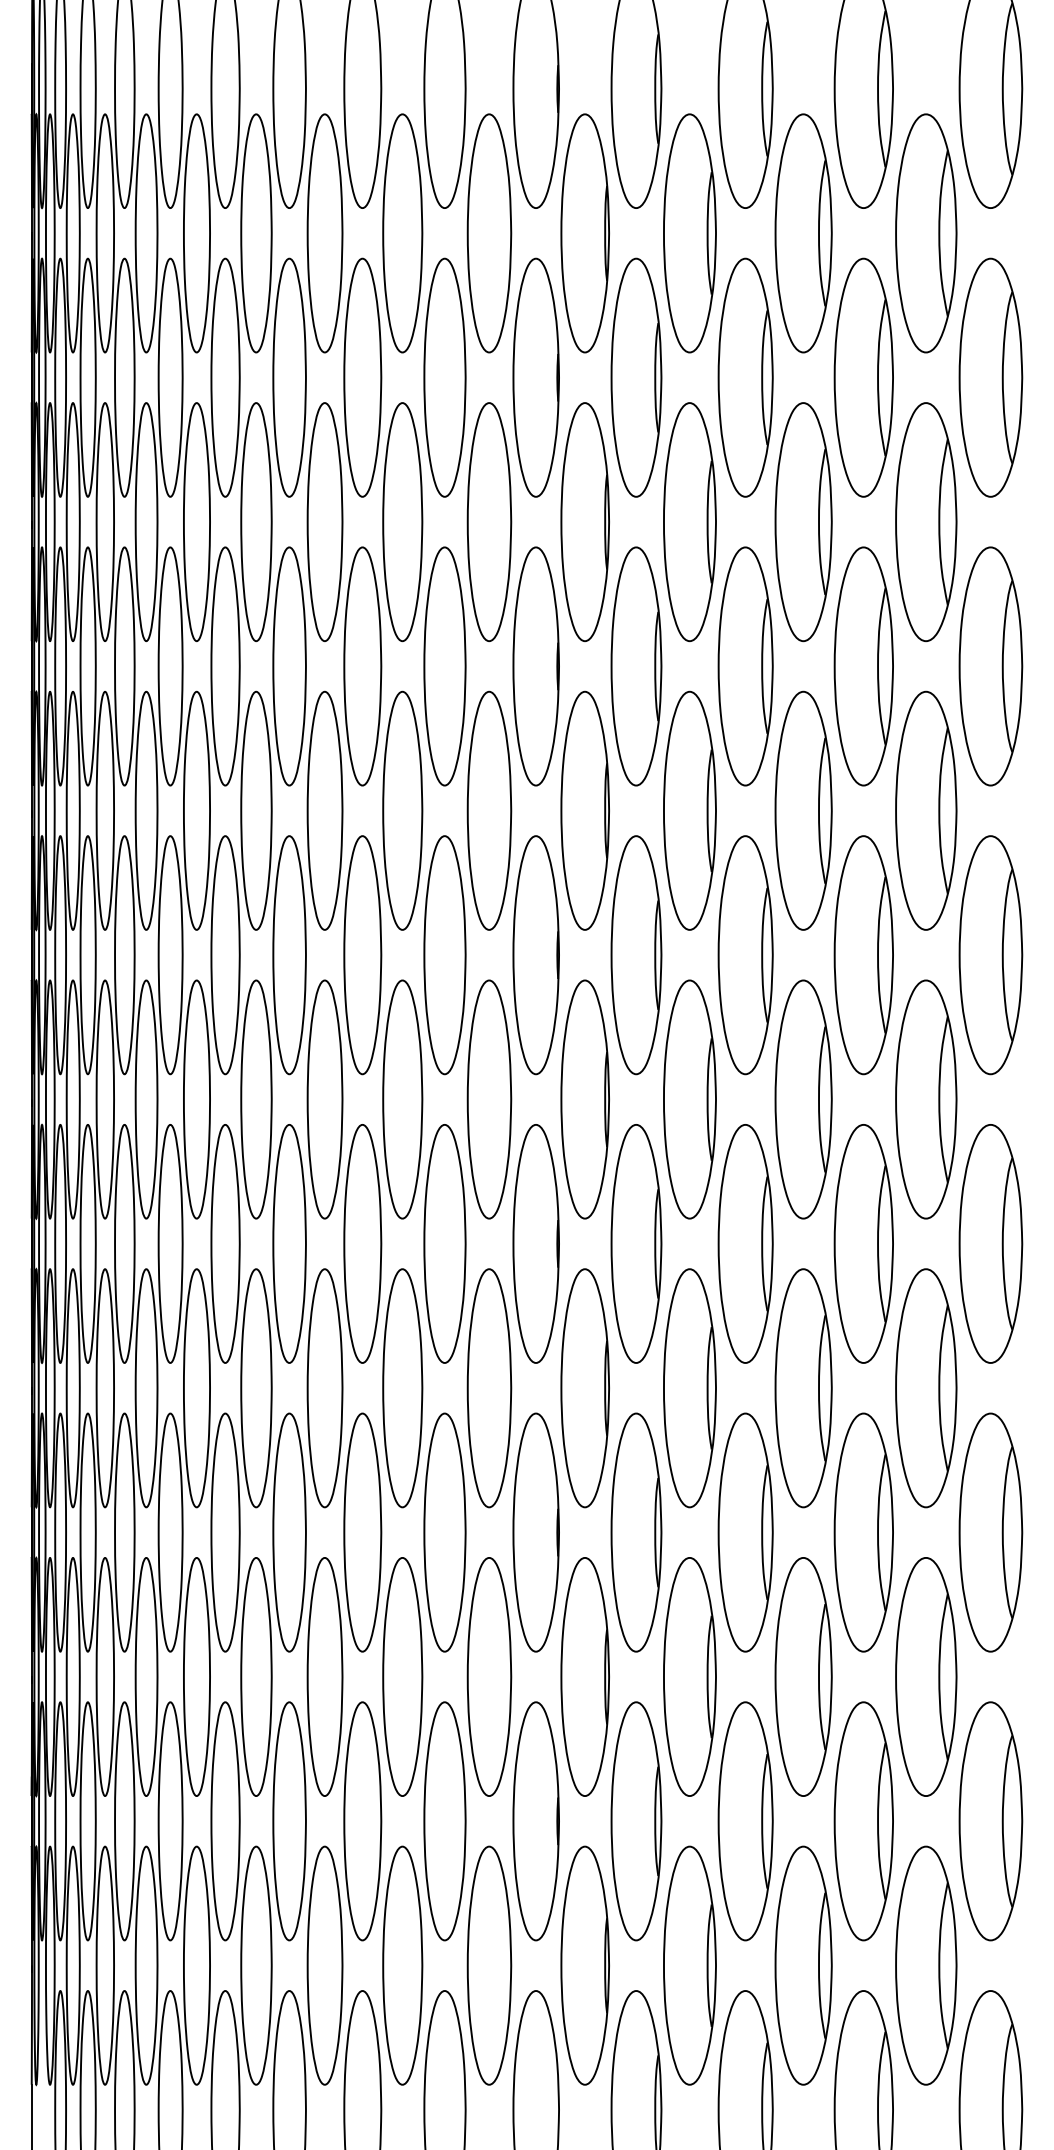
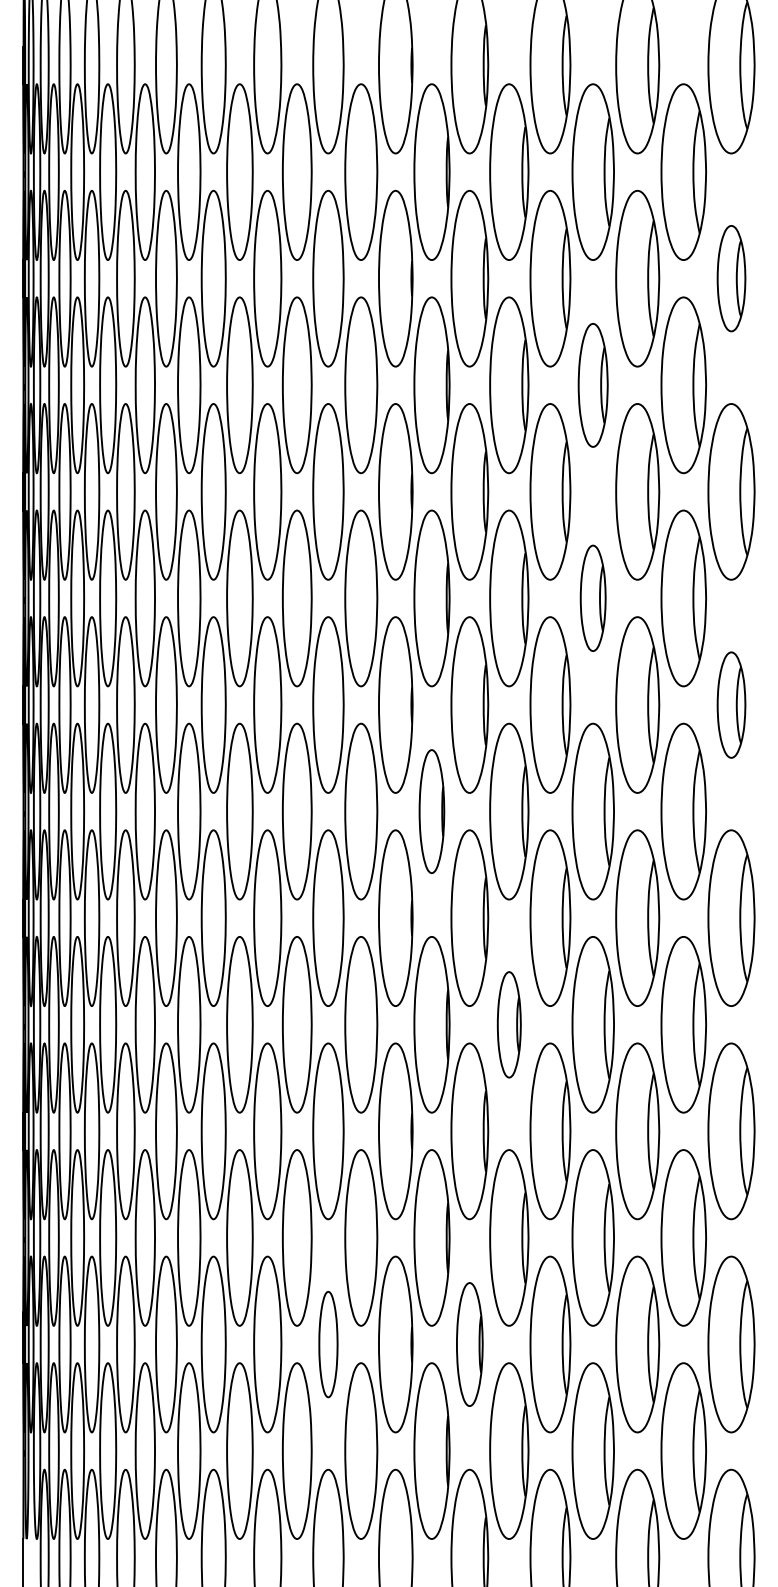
part: (990, 377) -> (731, 278), size x0.6
part: (803, 522) -> (593, 385), size x0.7
part: (803, 810) -> (593, 598), size x0.6
part: (990, 955) -> (731, 705), size x0.6
part: (584, 1099) -> (431, 811), size x0.7
part: (689, 1388) -> (508, 1024), size x0.6
part: (444, 1821) -> (328, 1344), size x0.6
part: (636, 1821) -> (469, 1344), size x0.7

